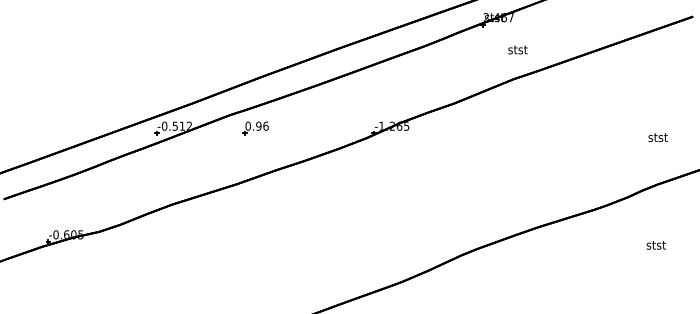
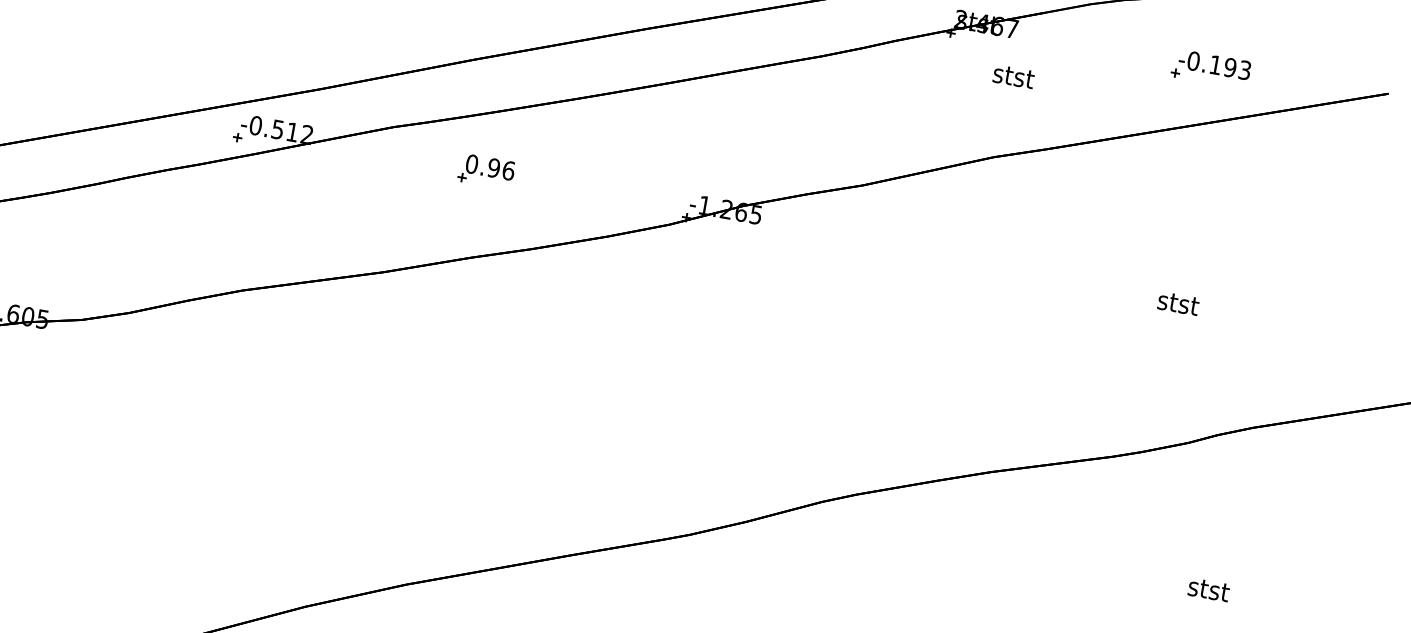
part: (607, 20) -> (1210, 70), added
text: (517, 49) -> (1013, 75), moved
part: (255, 128) -> (486, 171), moved
text: (657, 137) -> (1177, 303), moved
text: (656, 245) -> (1209, 590), moved

